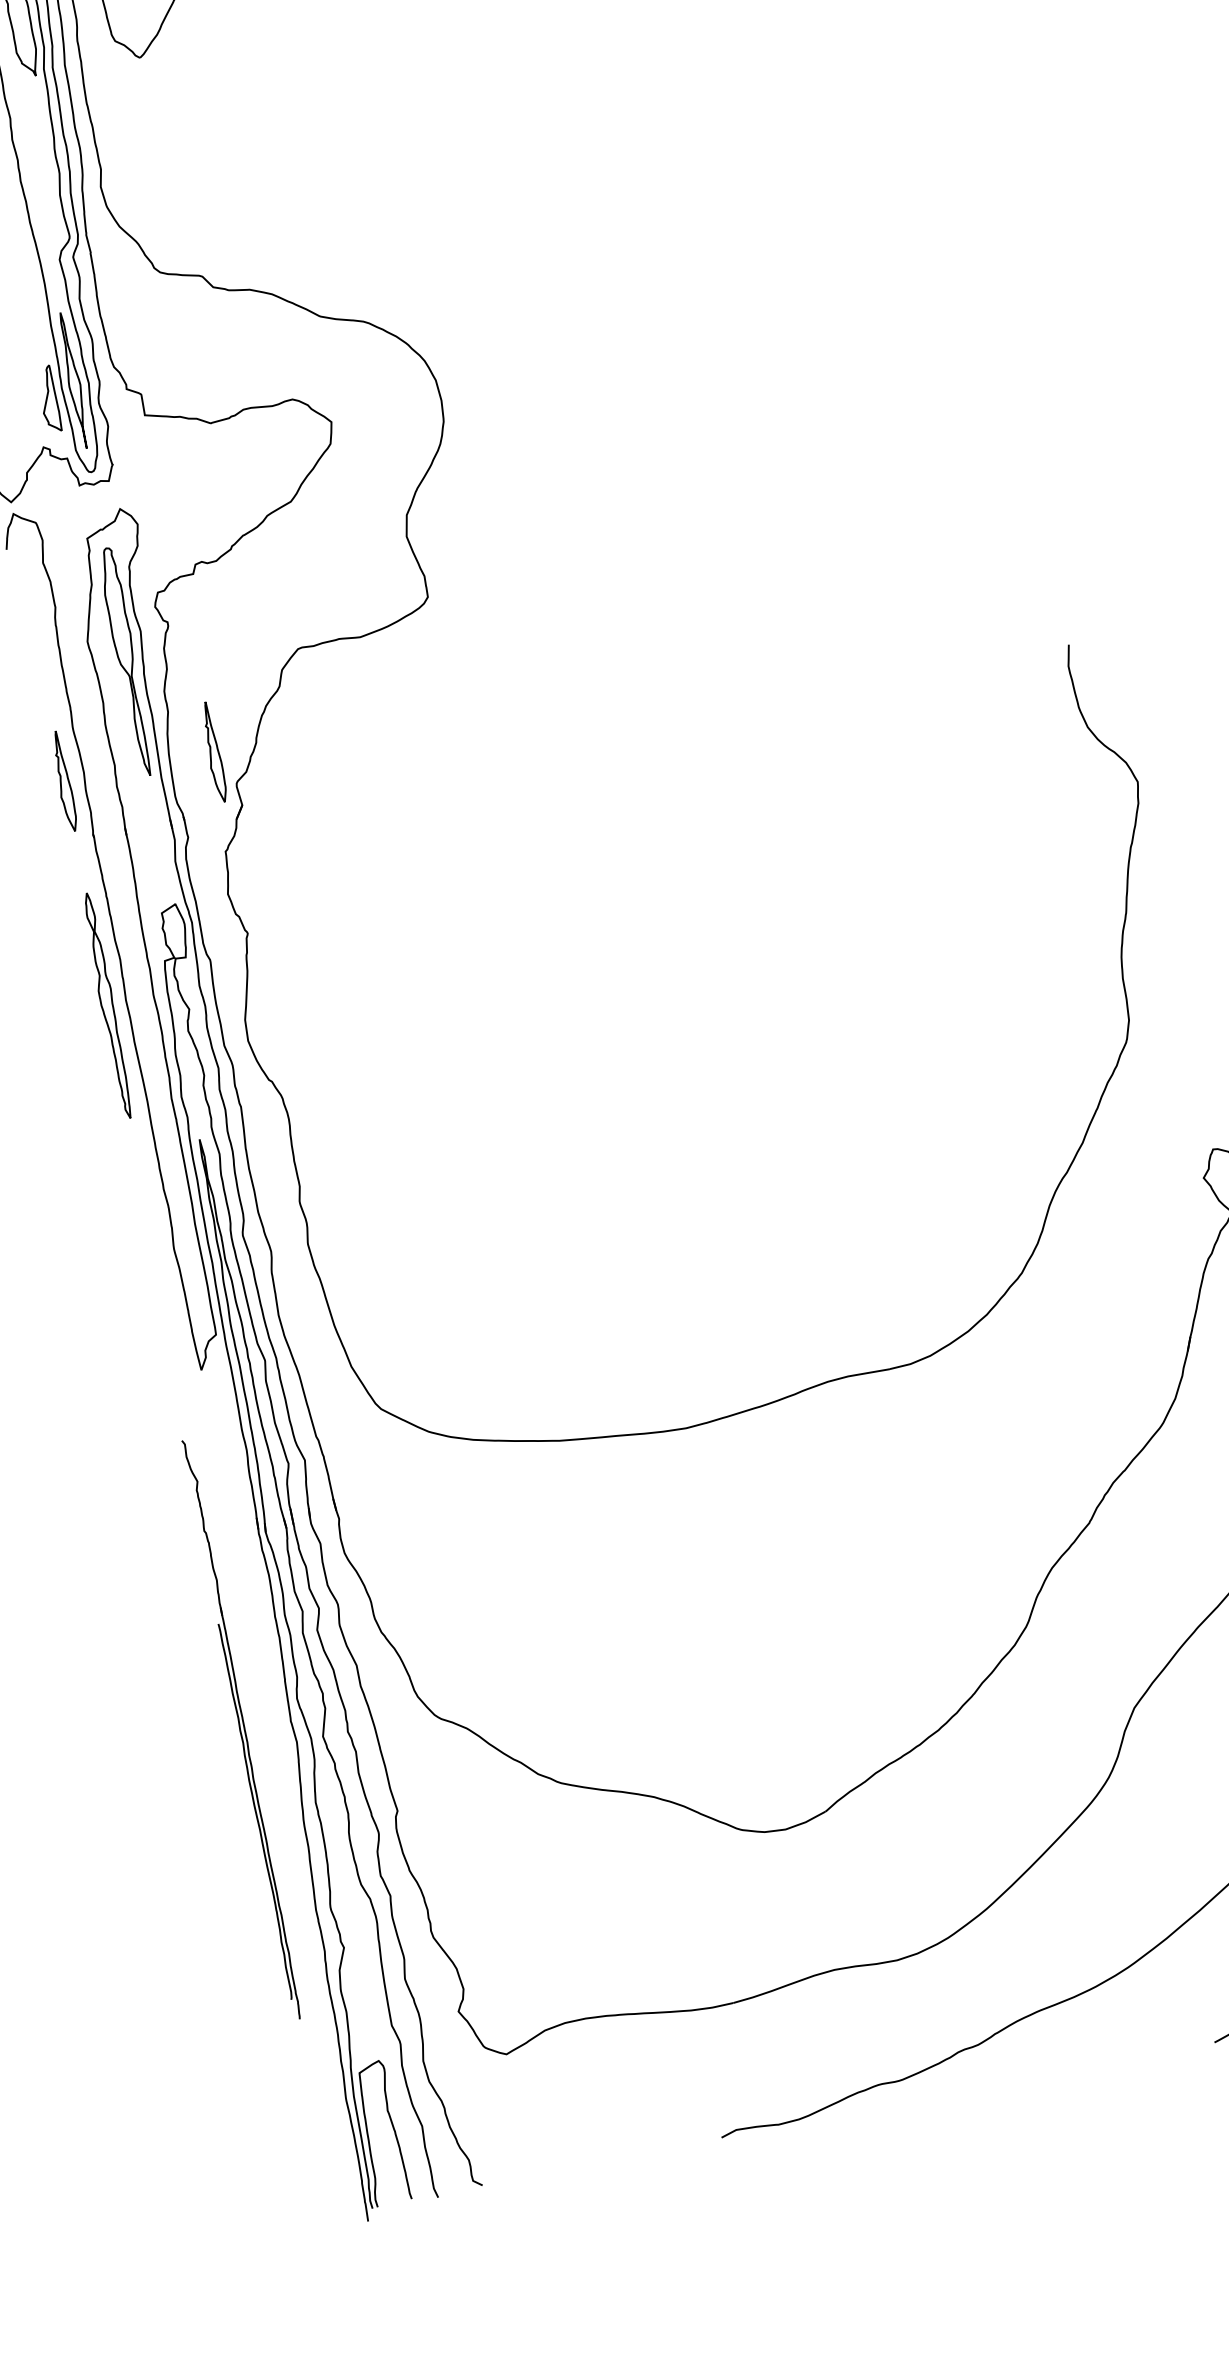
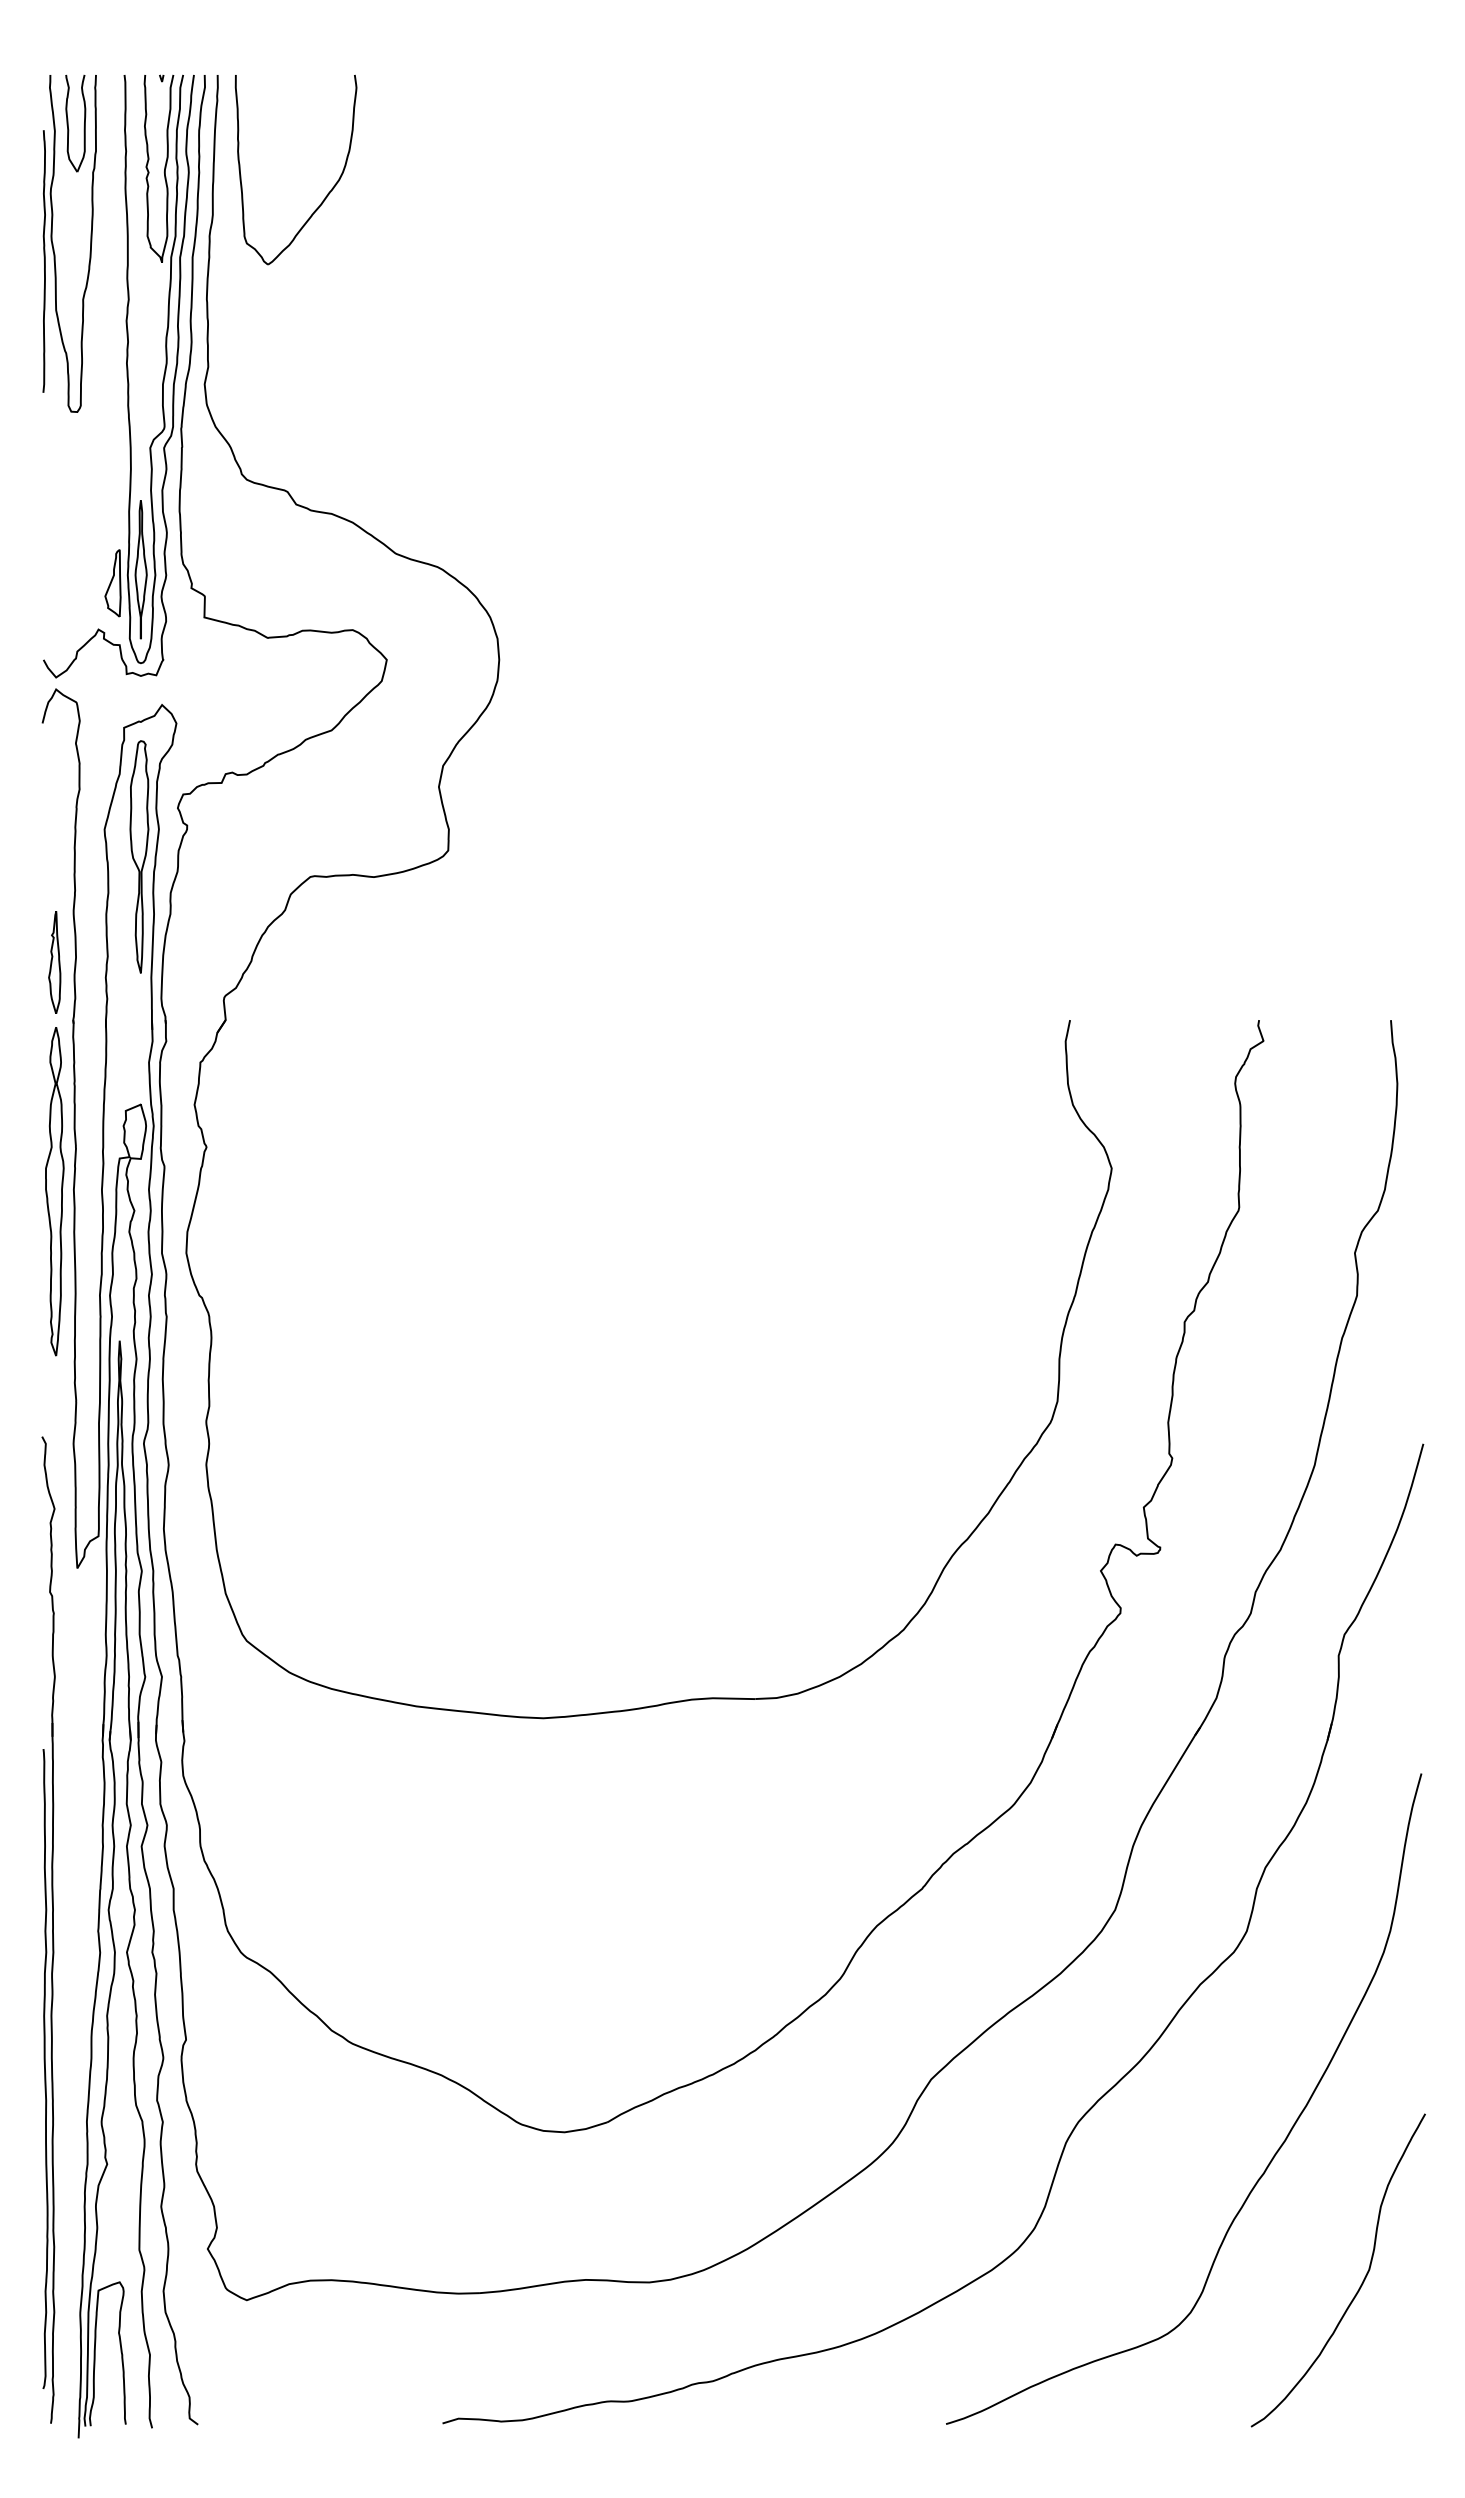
part: (213, 752) -> (207, 962), removed
part: (107, 1005) -> (54, 1191), size x1.43
part: (241, 1729) -> (48, 1929), size x1.67

